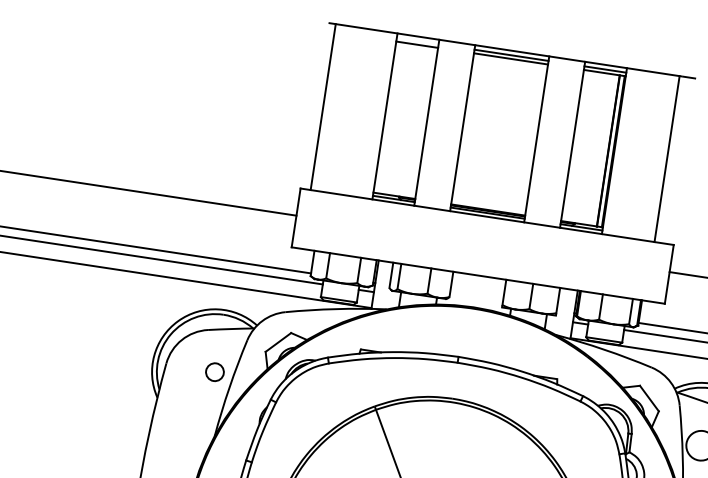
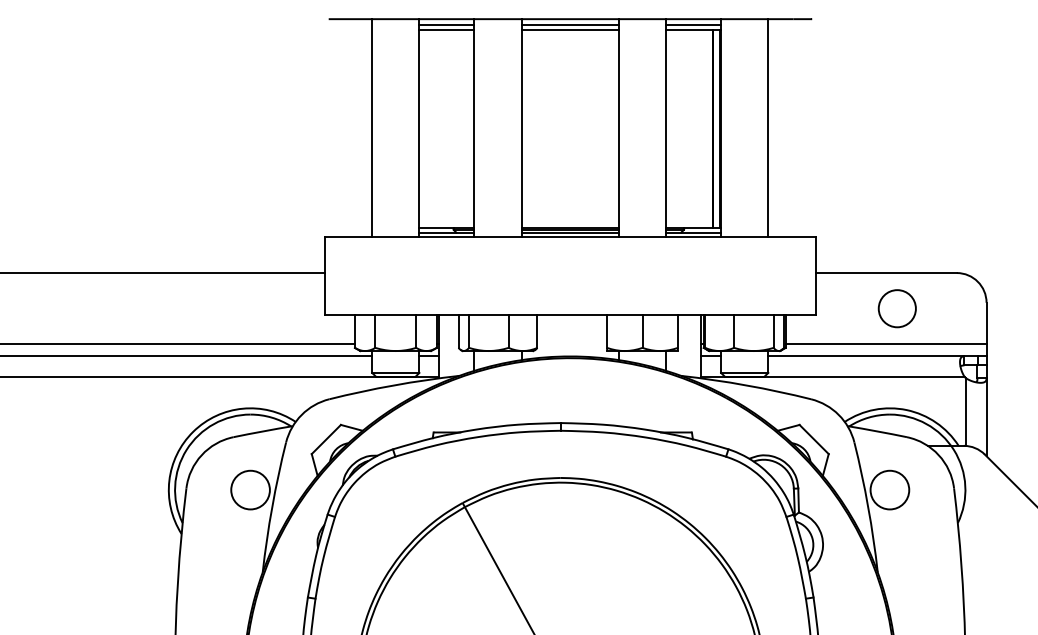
line: (417, 41) -> (446, 25), added
line: (323, 107) -> (372, 128), moved
line: (667, 159) -> (768, 128), moved
circle: (214, 371) -> (250, 489), size x1.67

